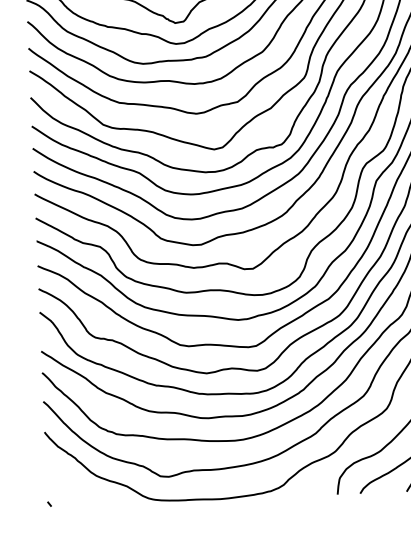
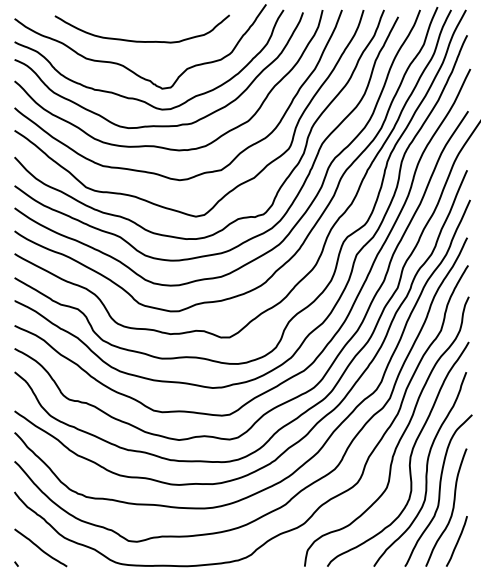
curve: (72, 486) -> (40, 547), added

